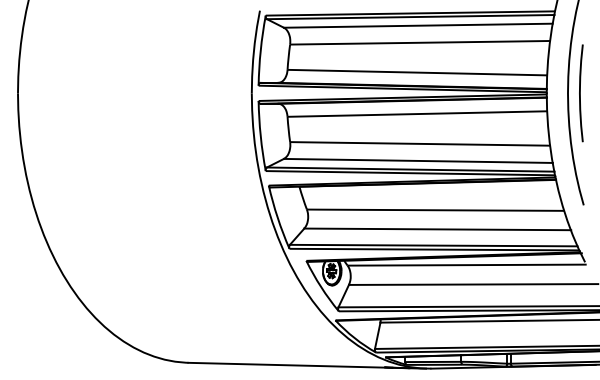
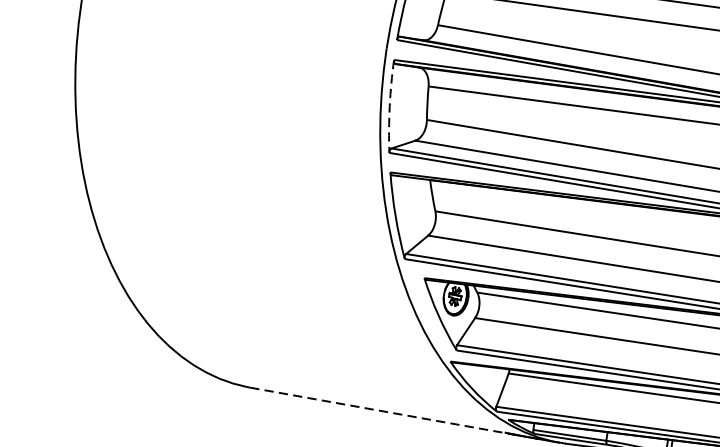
arc: (260, 136) -> (389, 106), solid -> dashed
line: (291, 365) -> (384, 411), solid -> dashed

